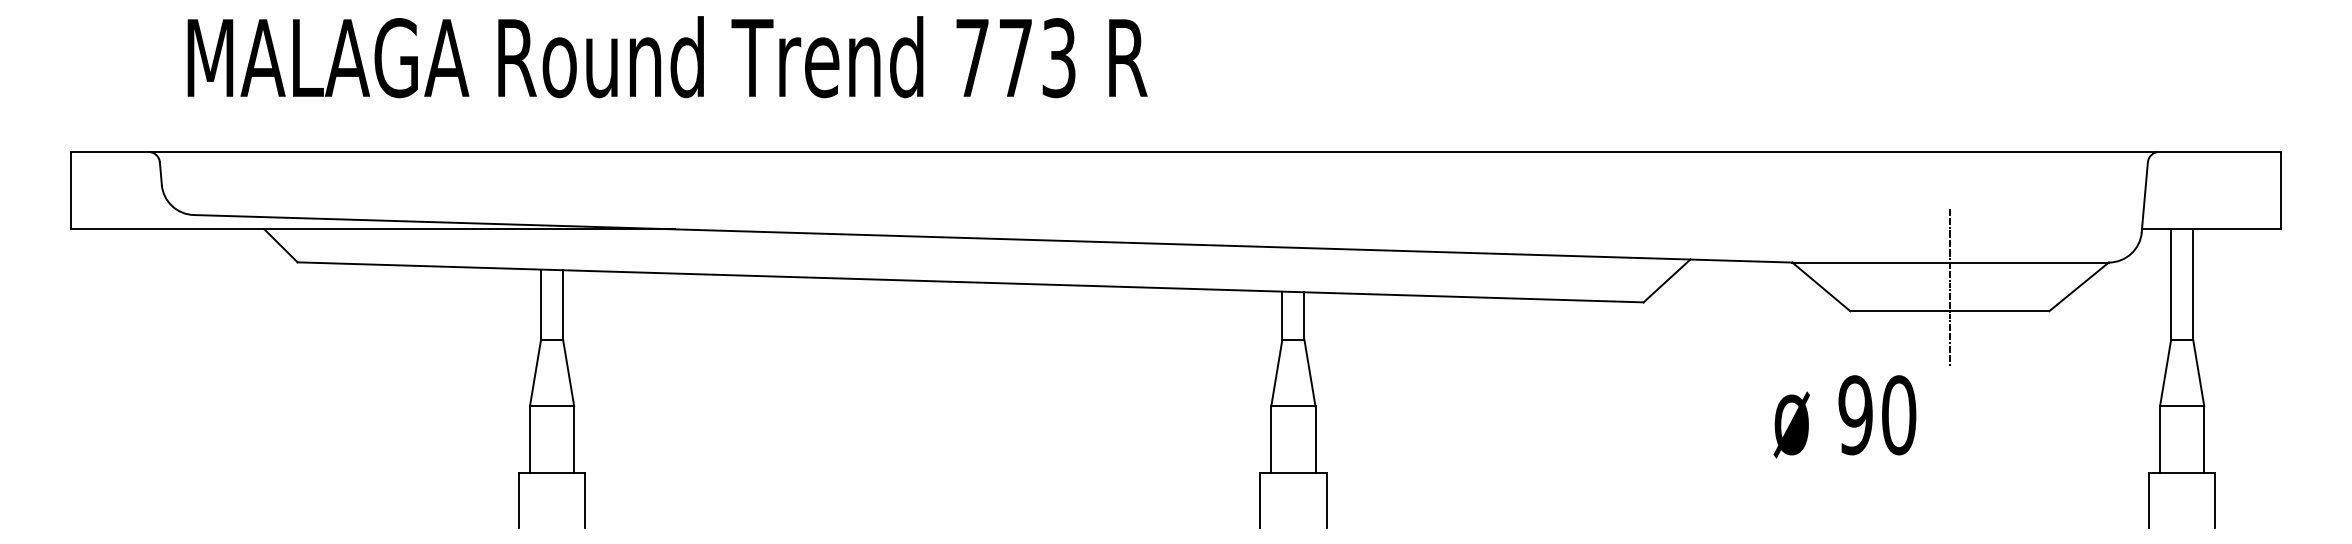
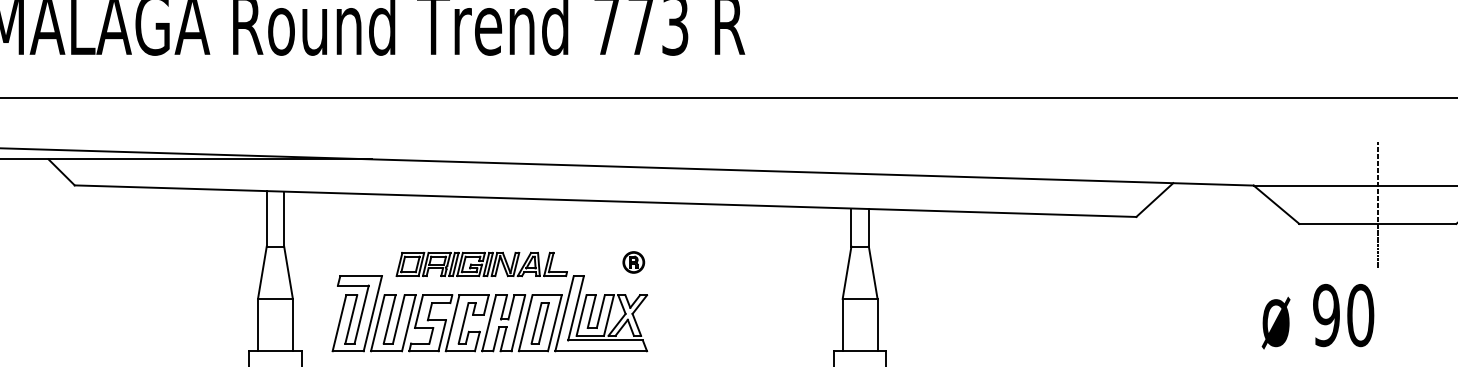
part: (823, 409) -> (489, 301), added
text: (1844, 416) -> (1317, 316), moved

